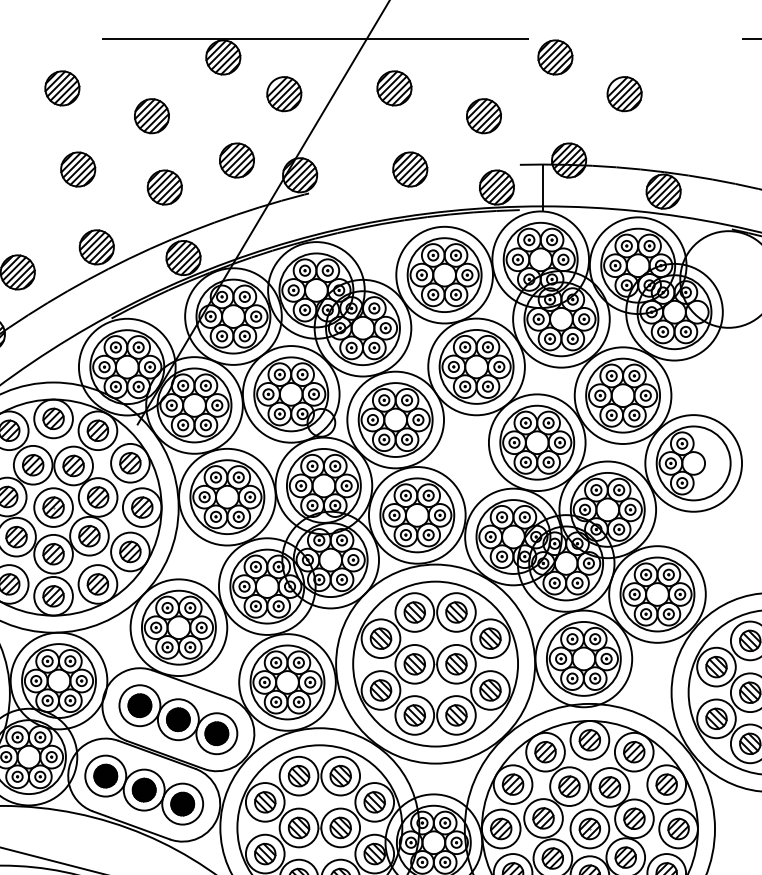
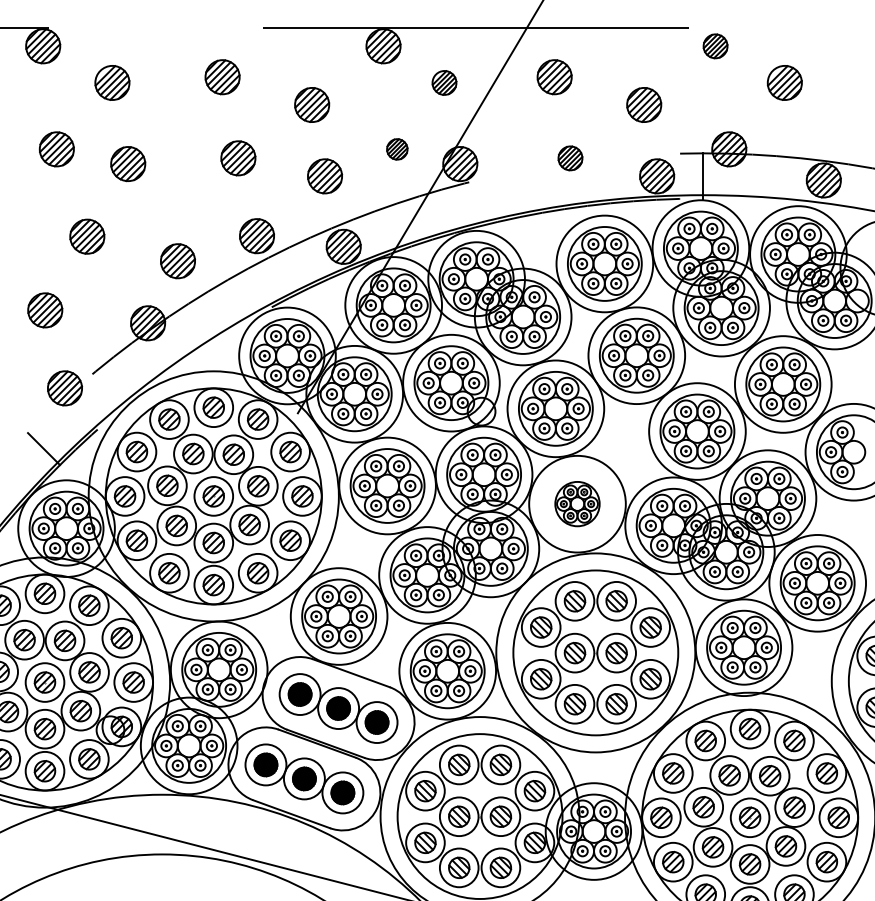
part: (555, 57) -> (715, 46), size x0.7
part: (284, 93) -> (444, 82), size x0.7
part: (237, 160) -> (397, 149), size x0.6
part: (410, 169) -> (570, 158), size x0.7
part: (417, 514) -> (577, 503), size x0.6

